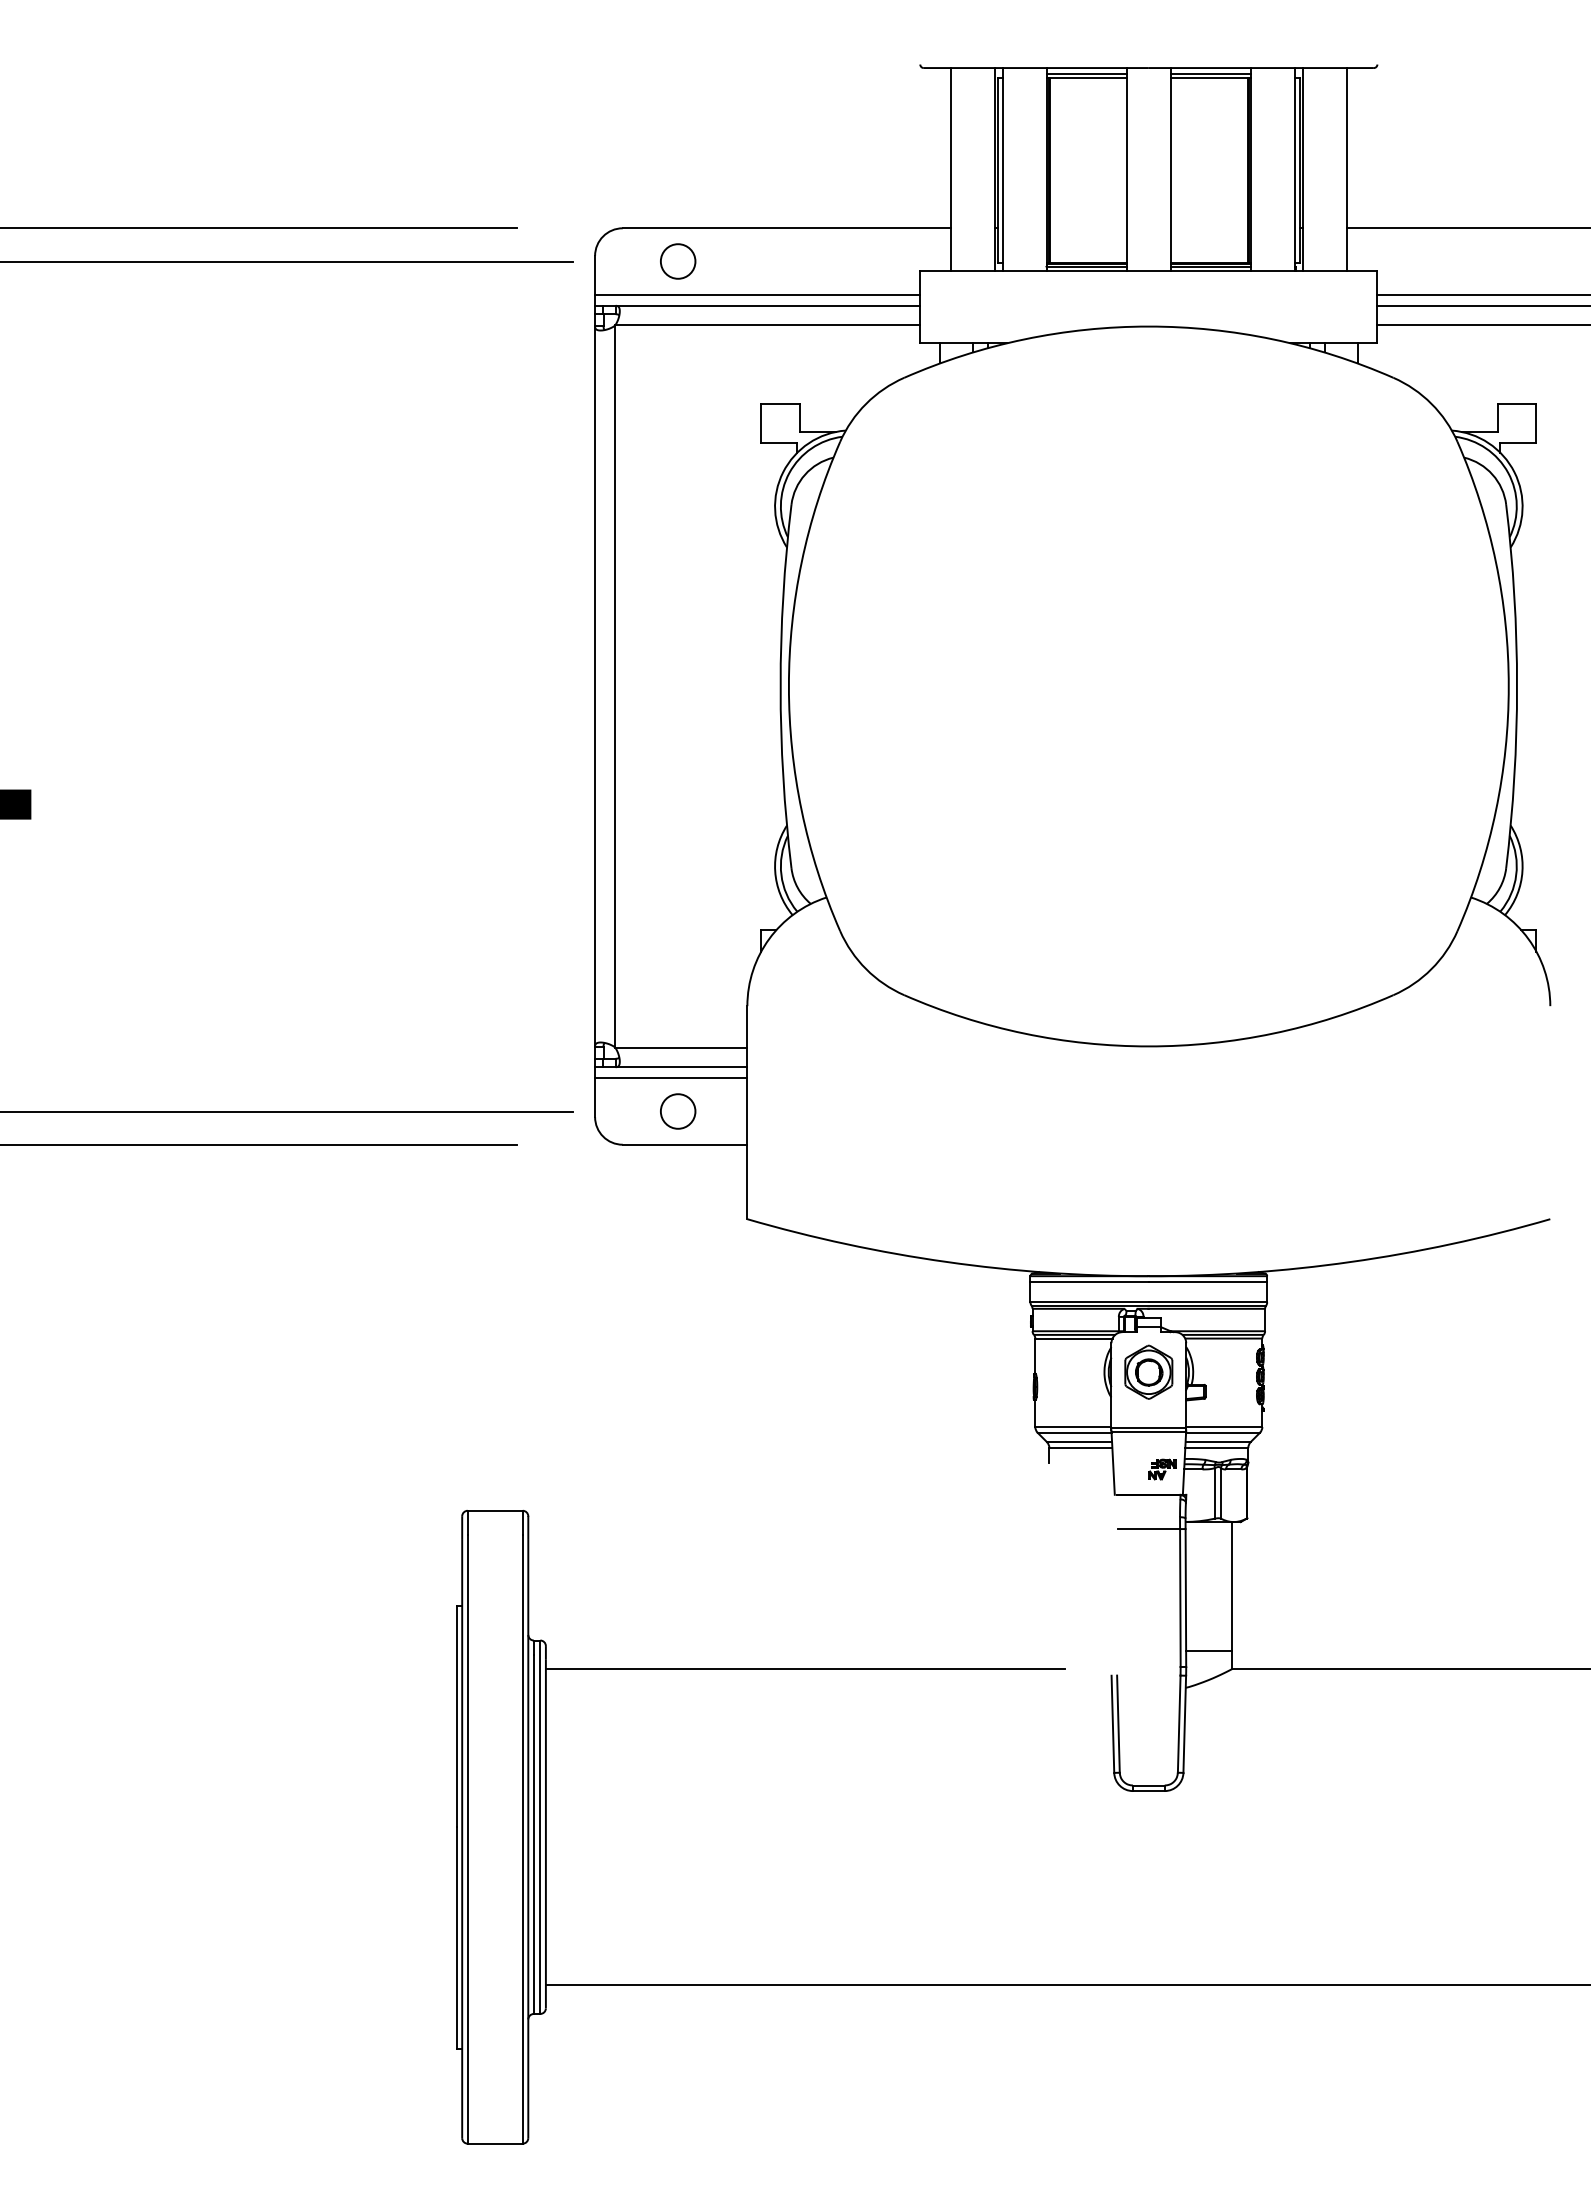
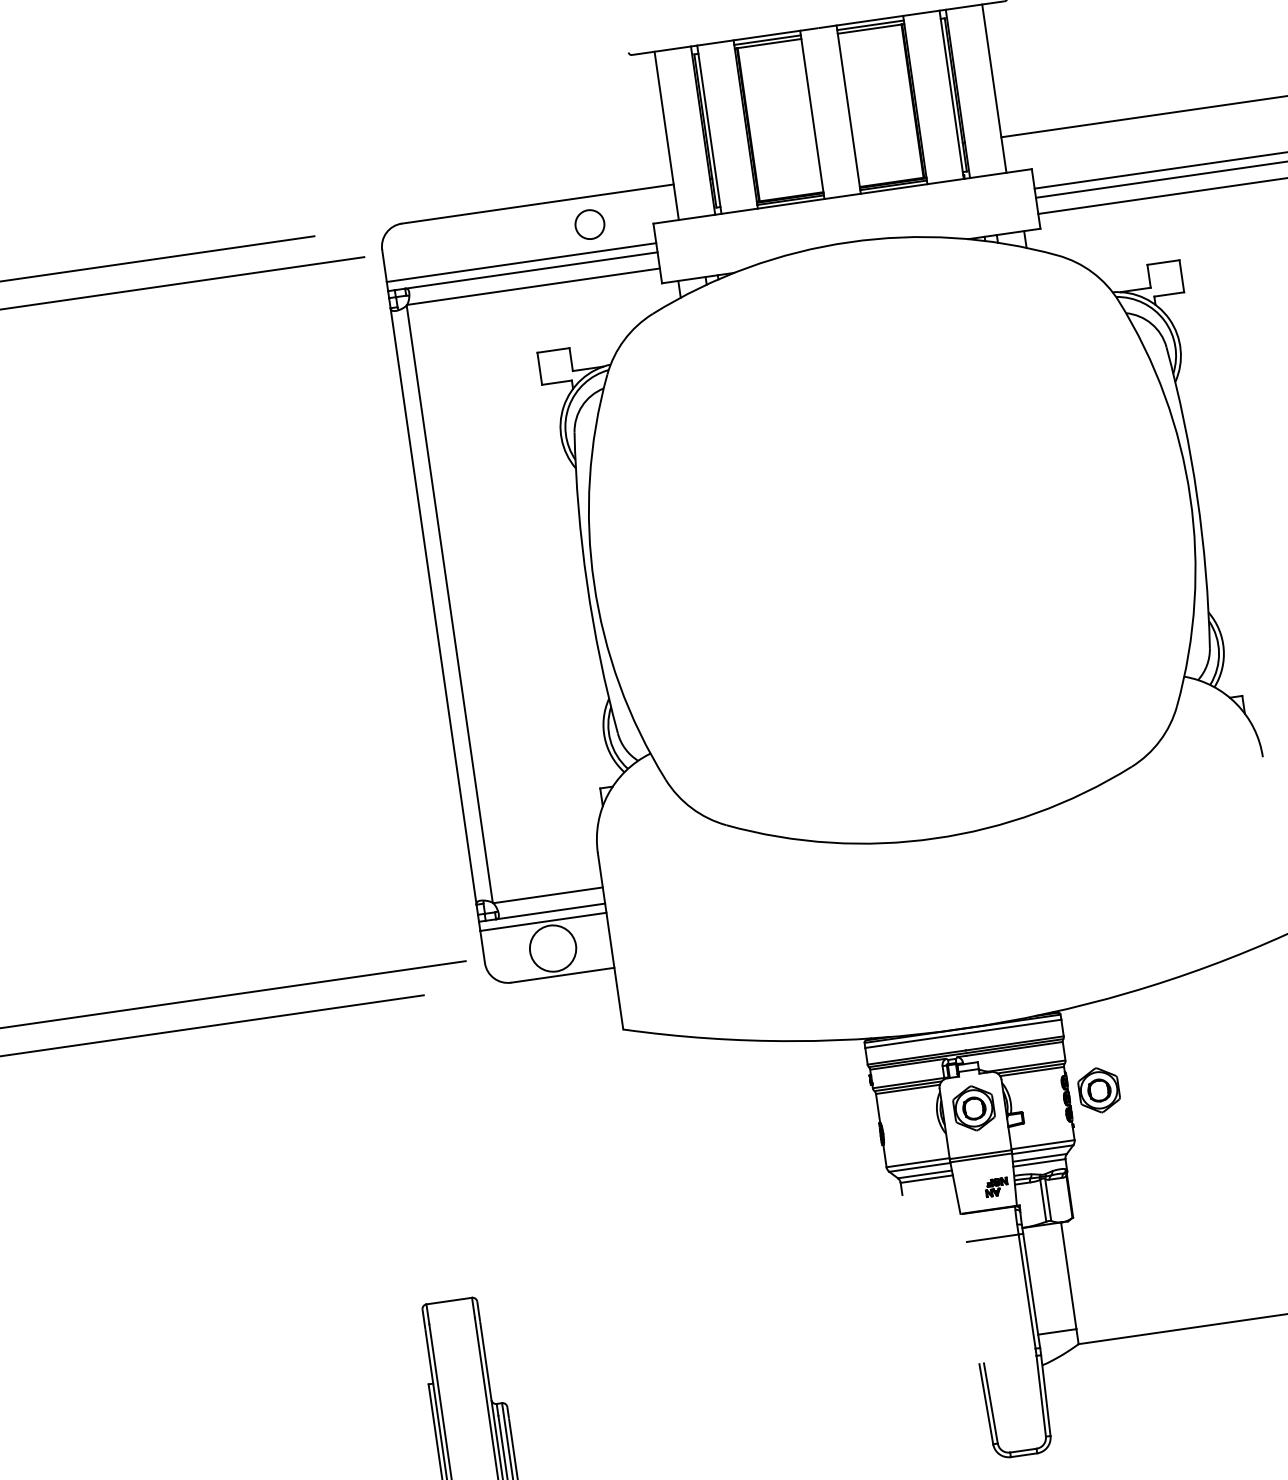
circle: (678, 261) -> (590, 224), moved
circle: (677, 1111) -> (552, 948), size x1.6
part: (1299, 1371) -> (1098, 1089), added
line: (805, 1669) -> (725, 1395), removed

